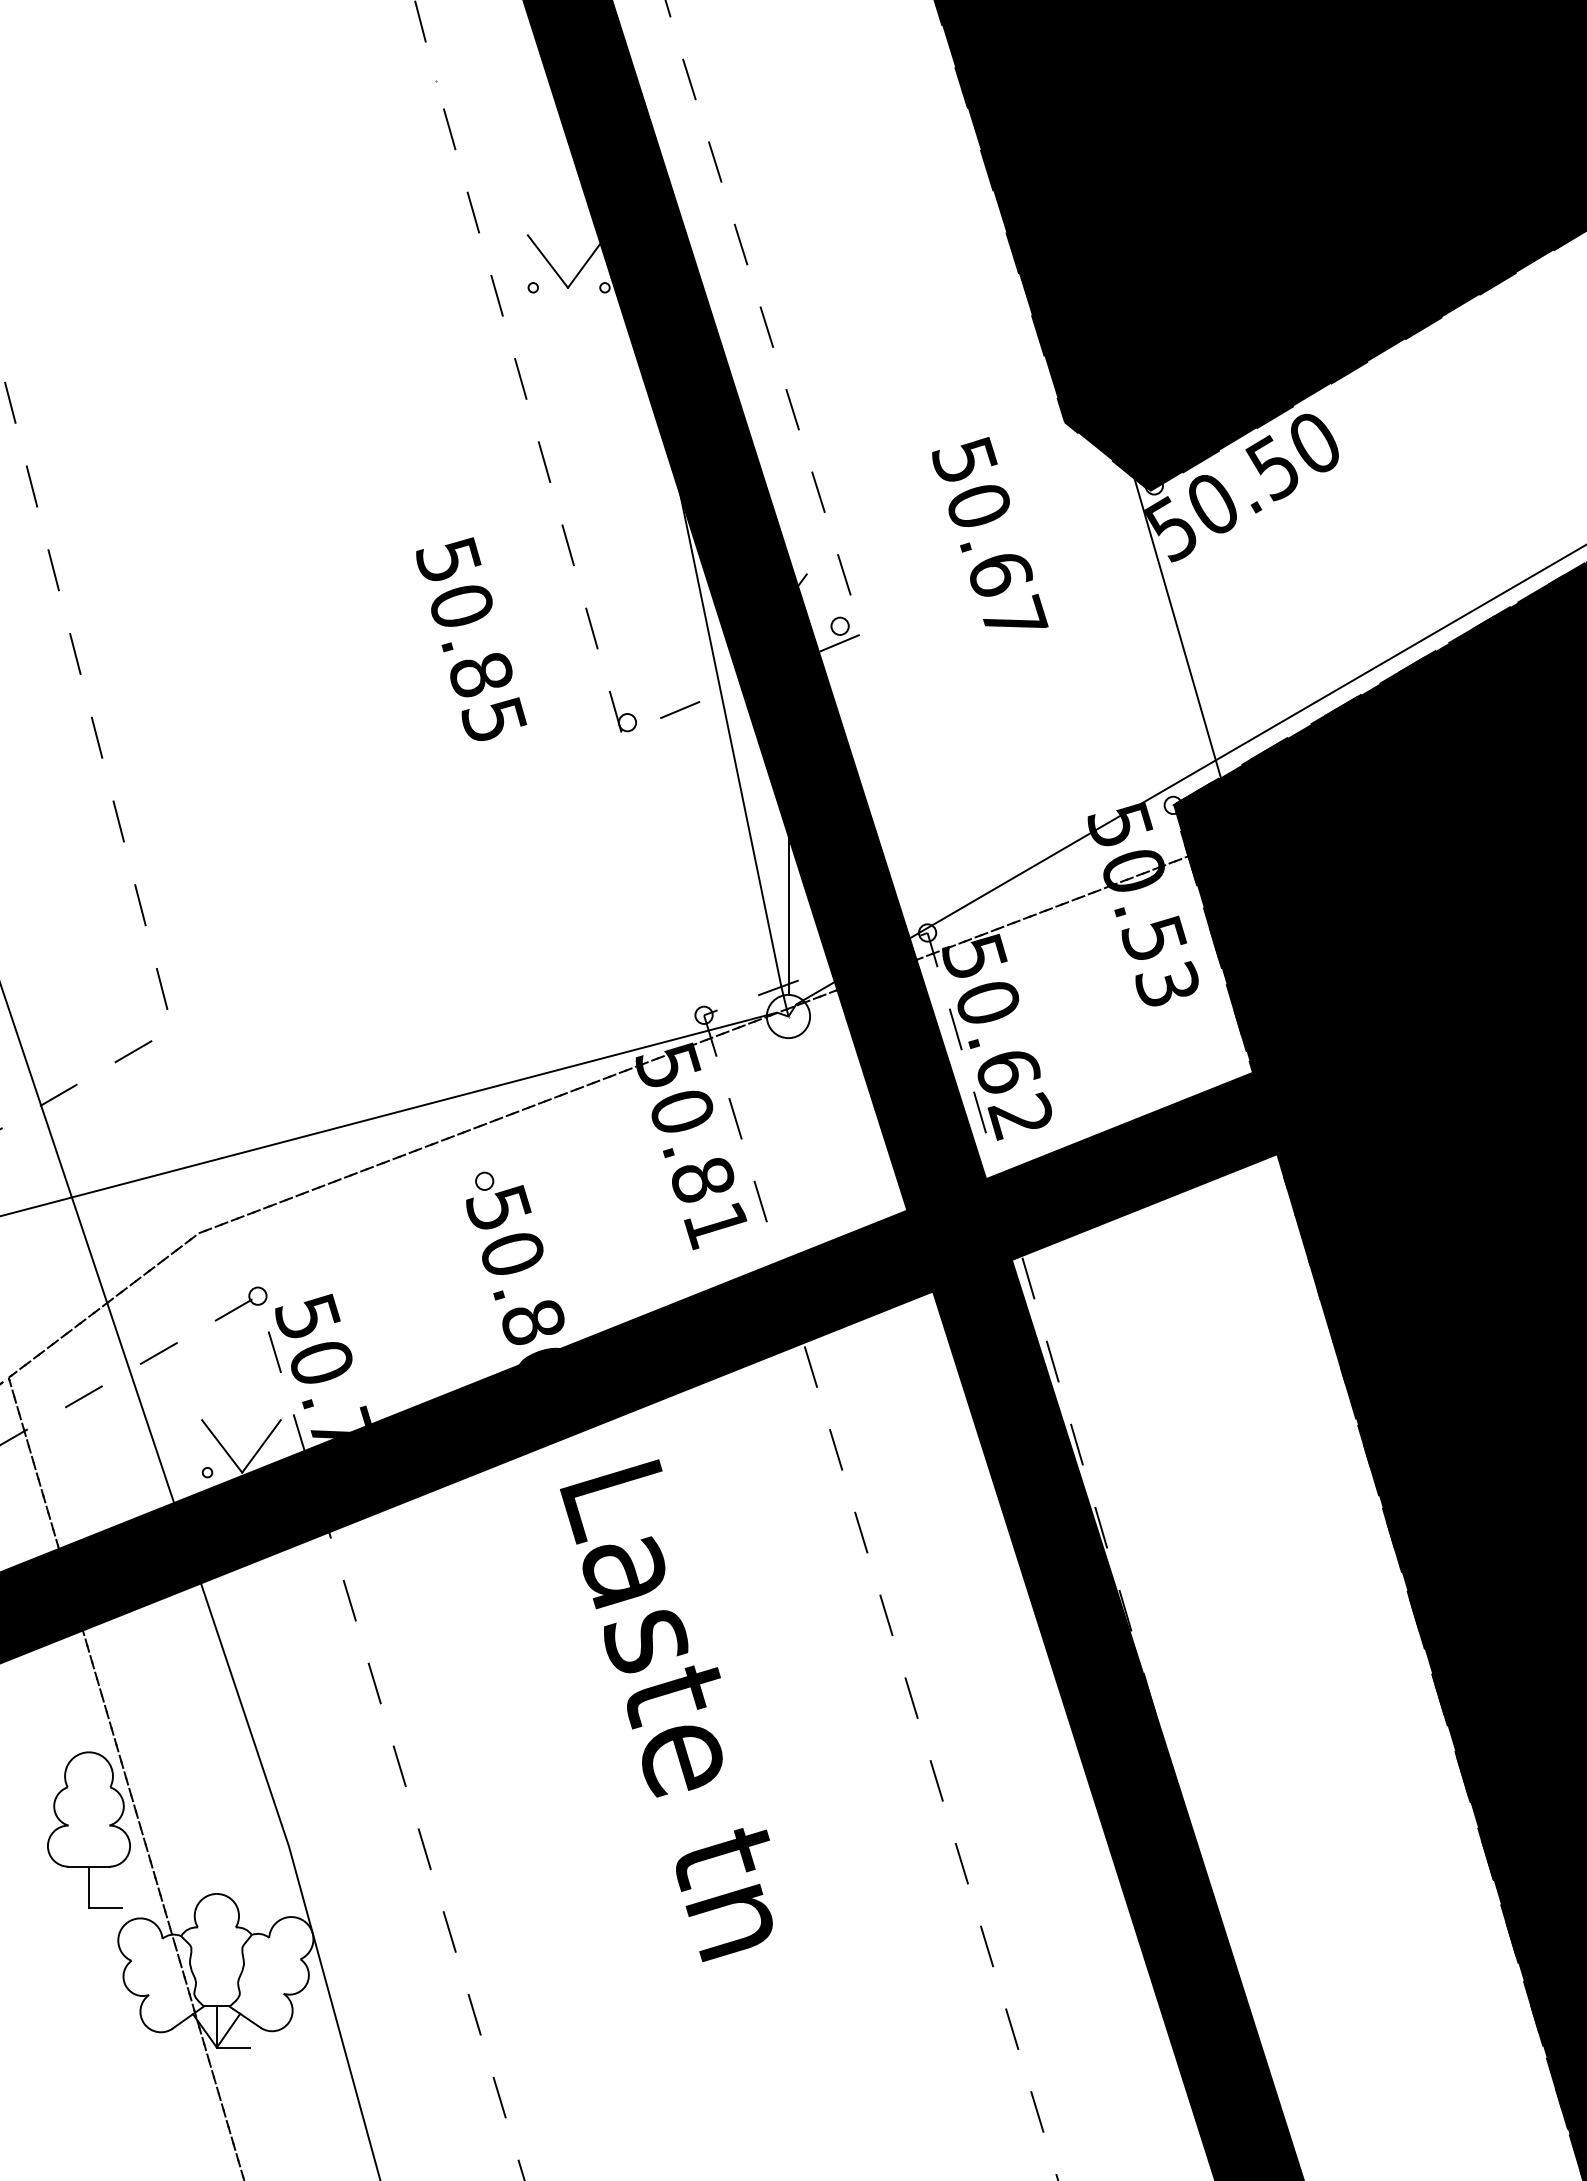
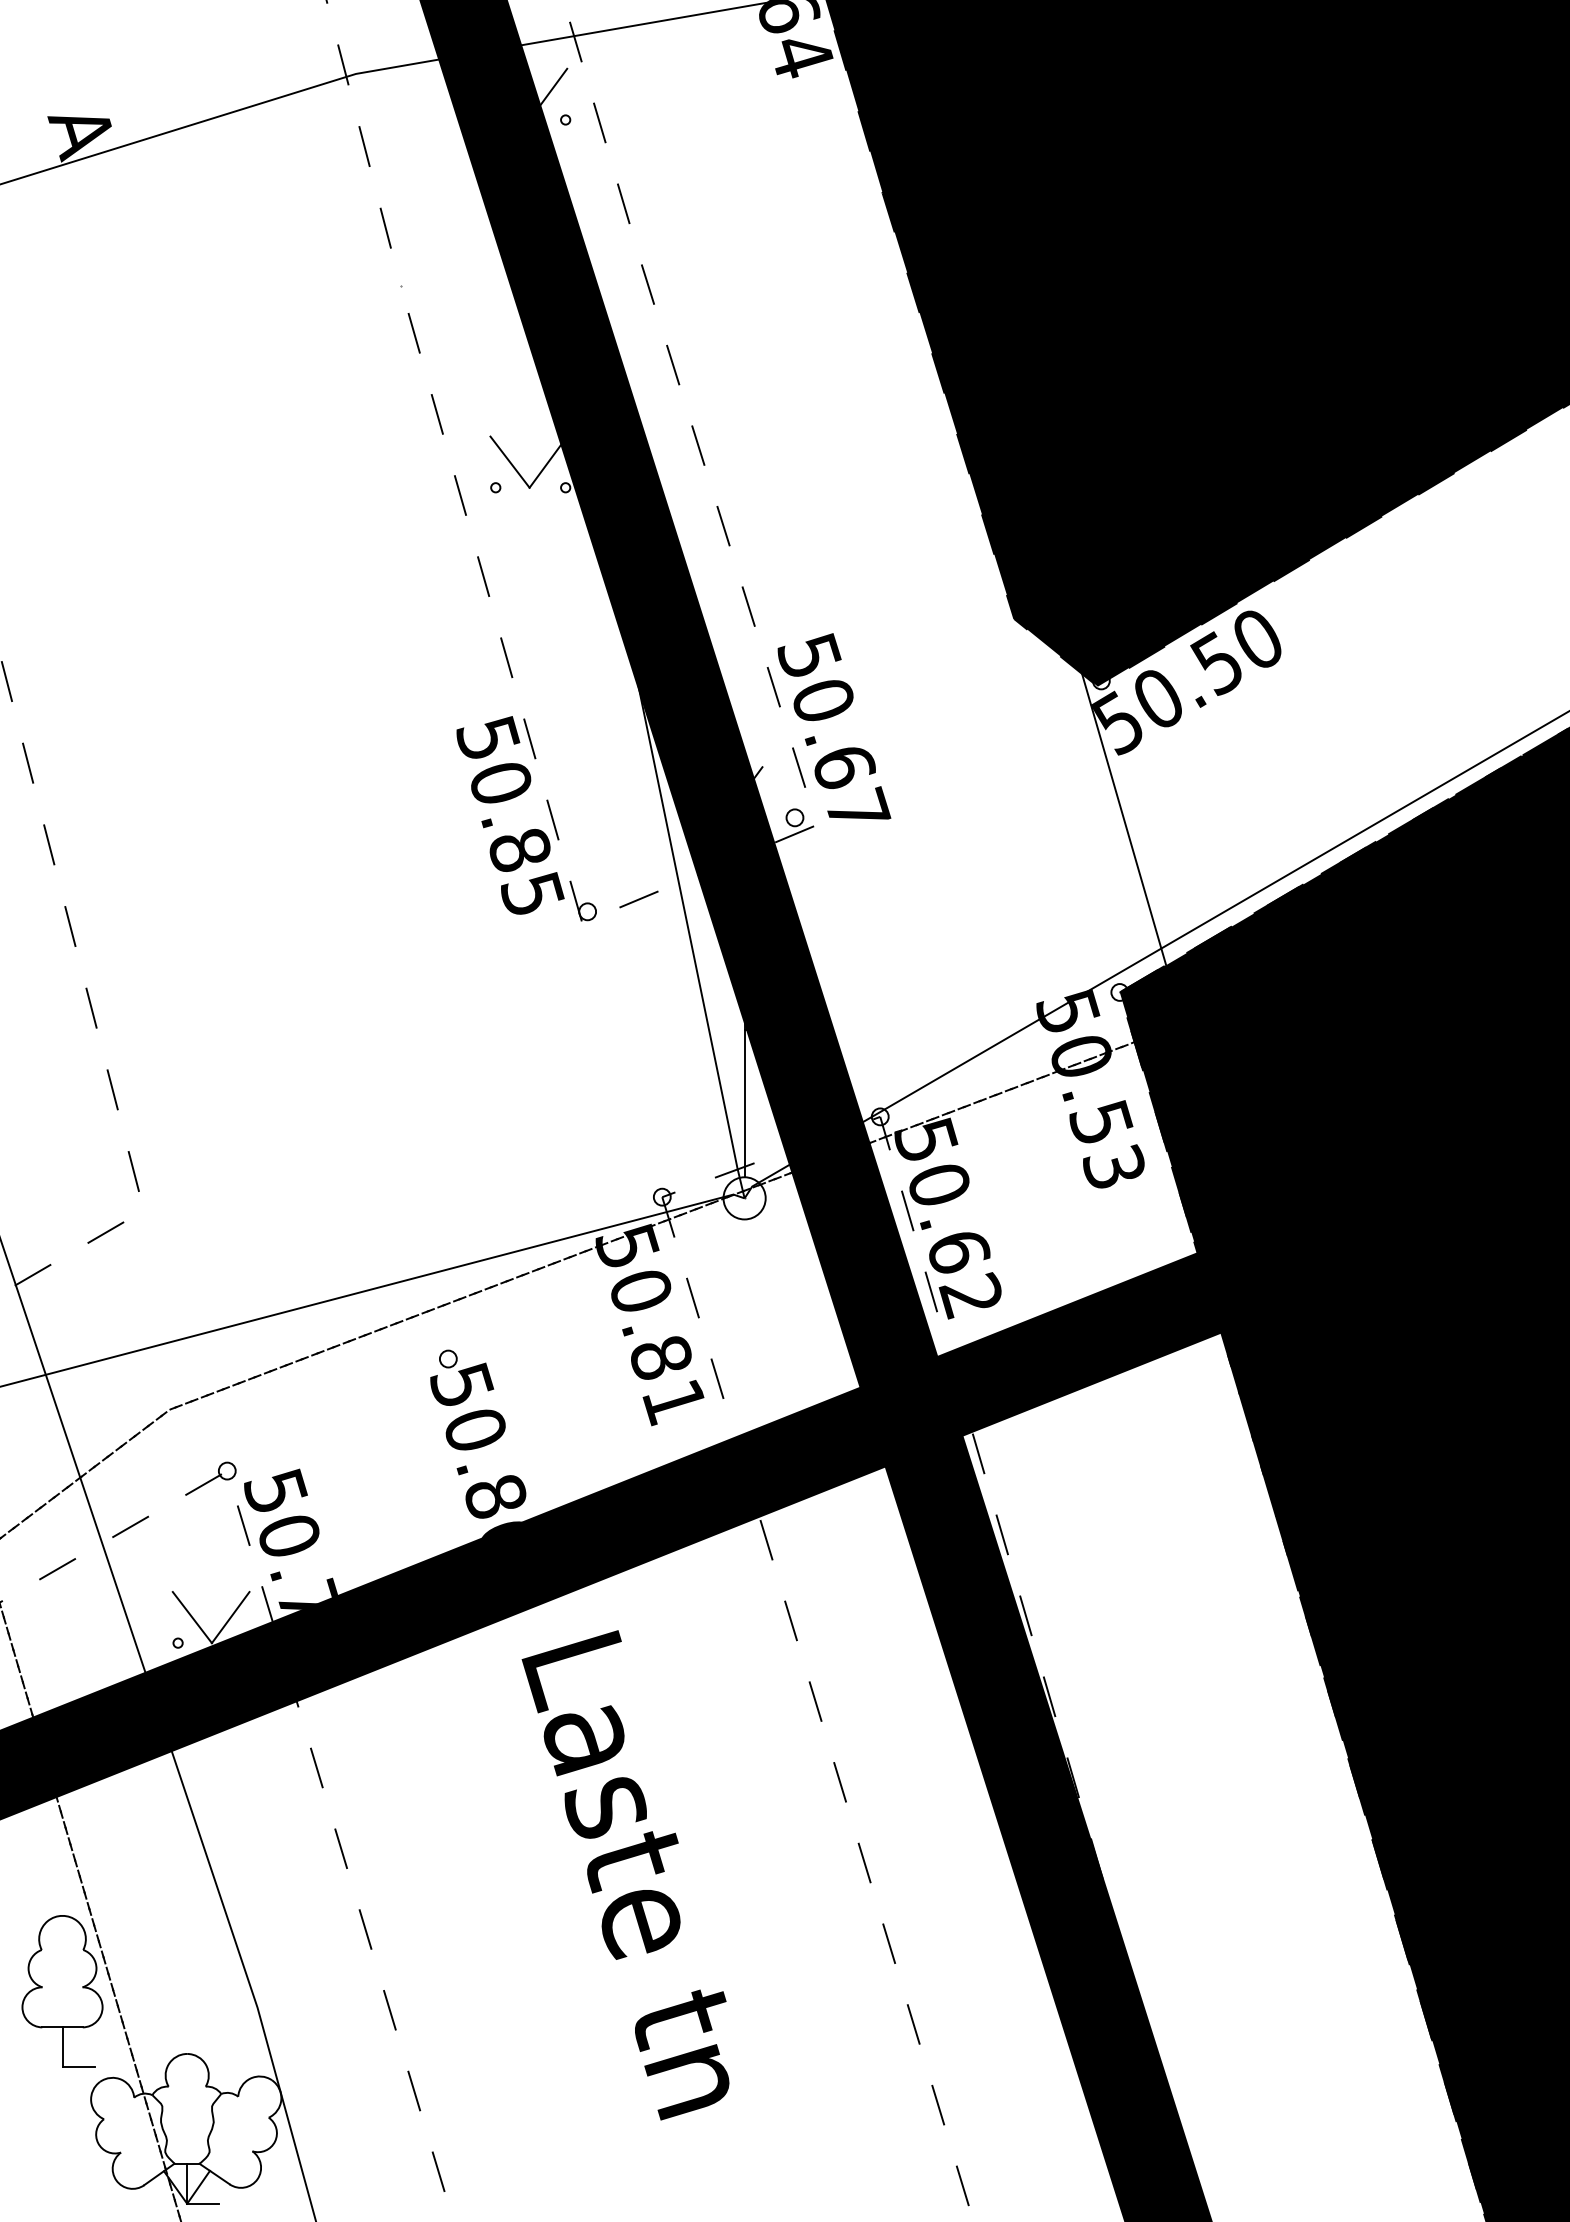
text: (990, 532) -> (834, 726), moved
text: (471, 639) -> (510, 815), moved

